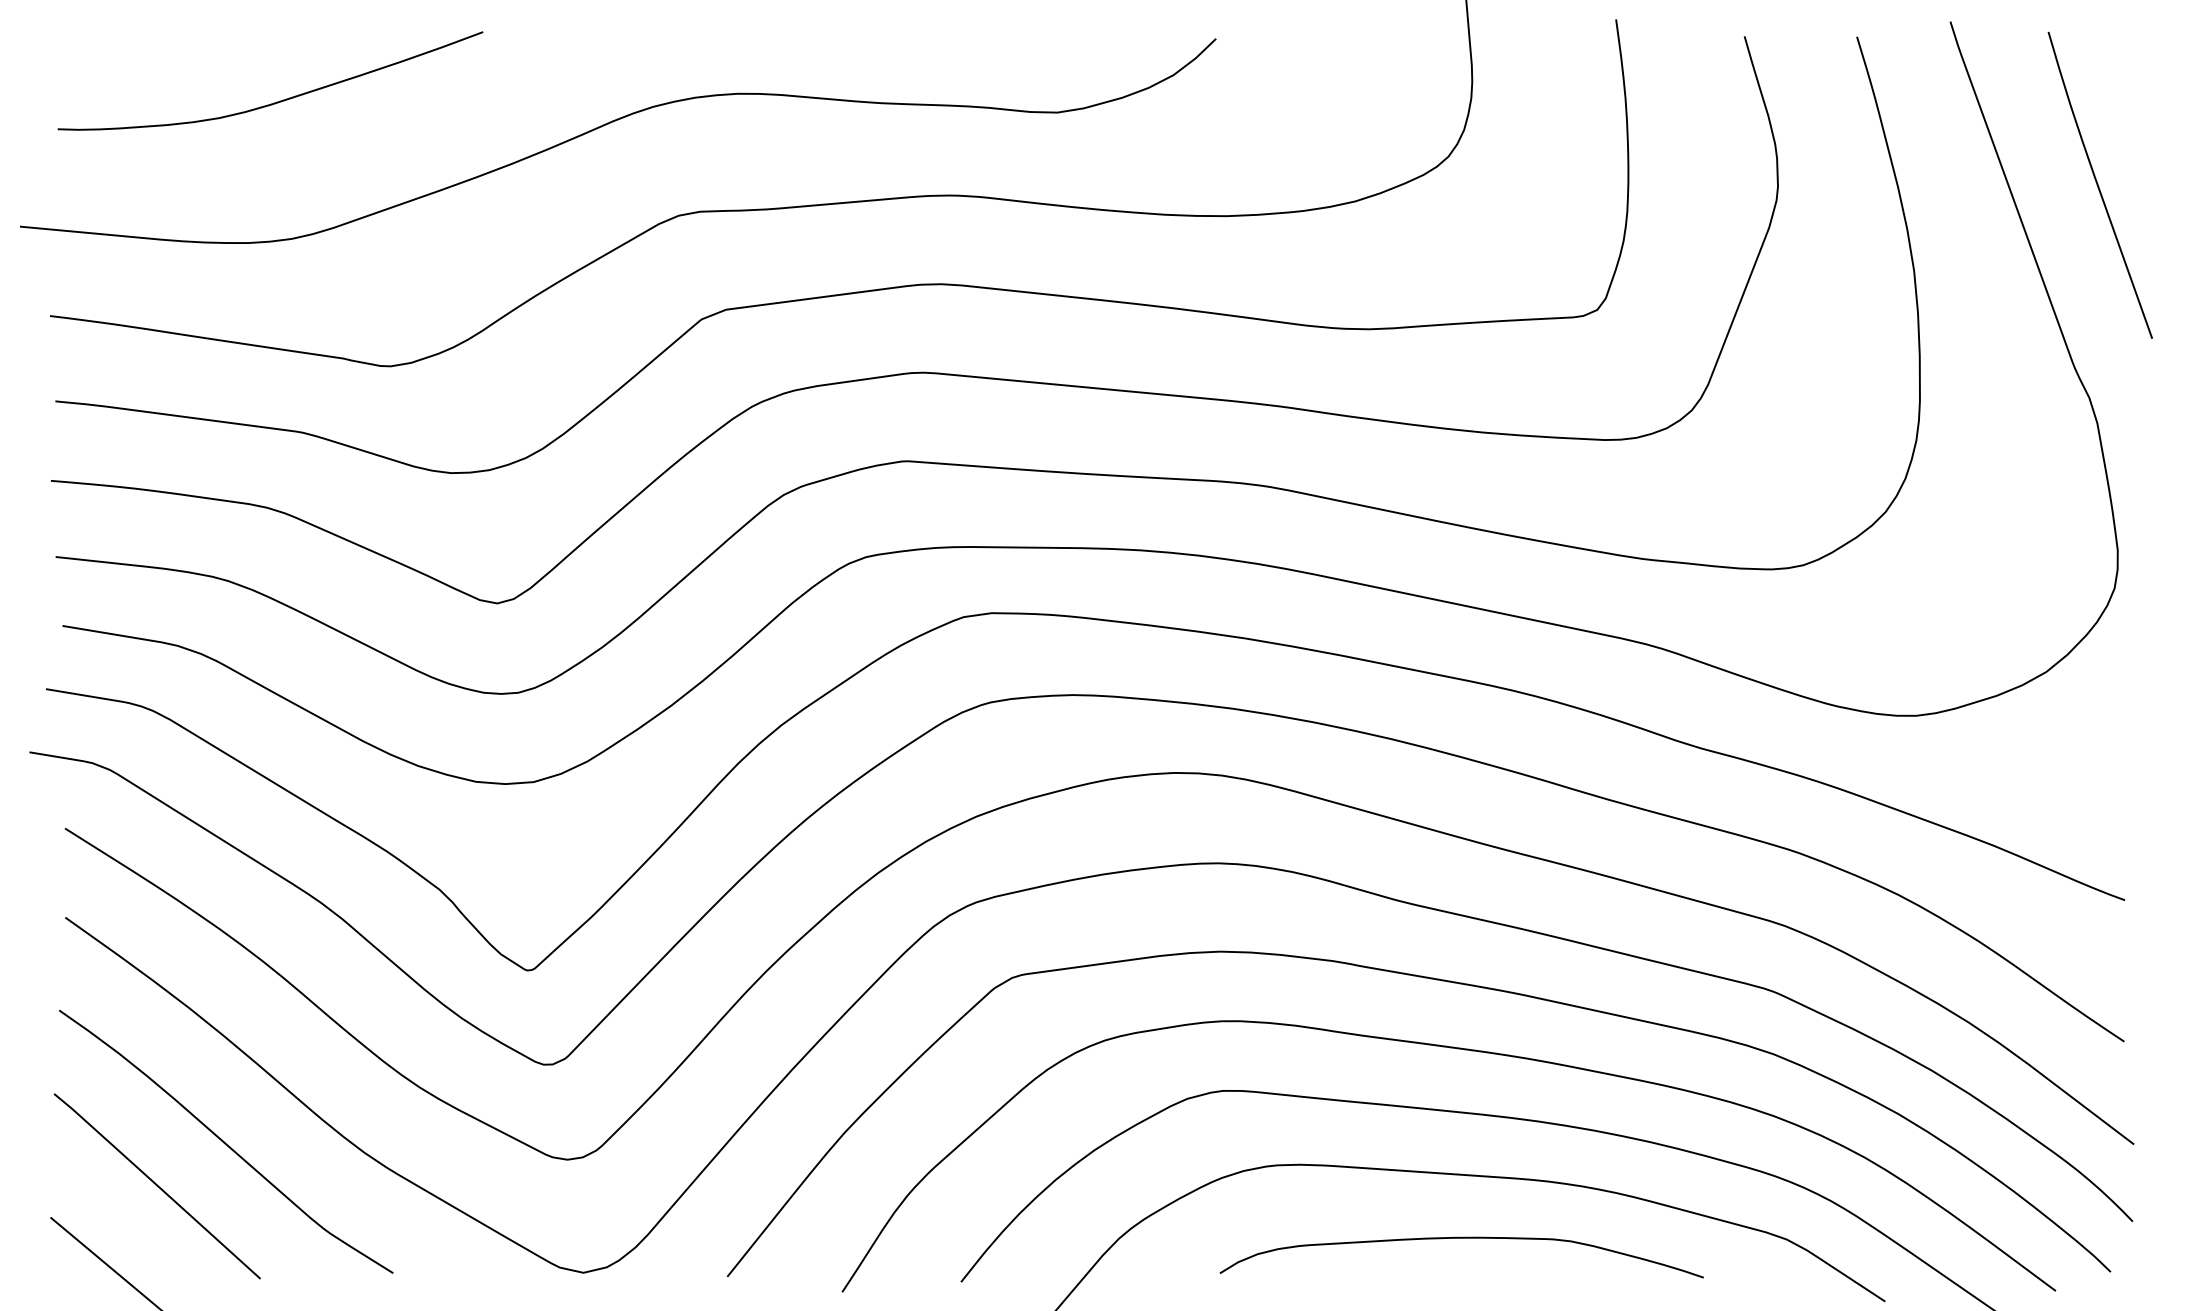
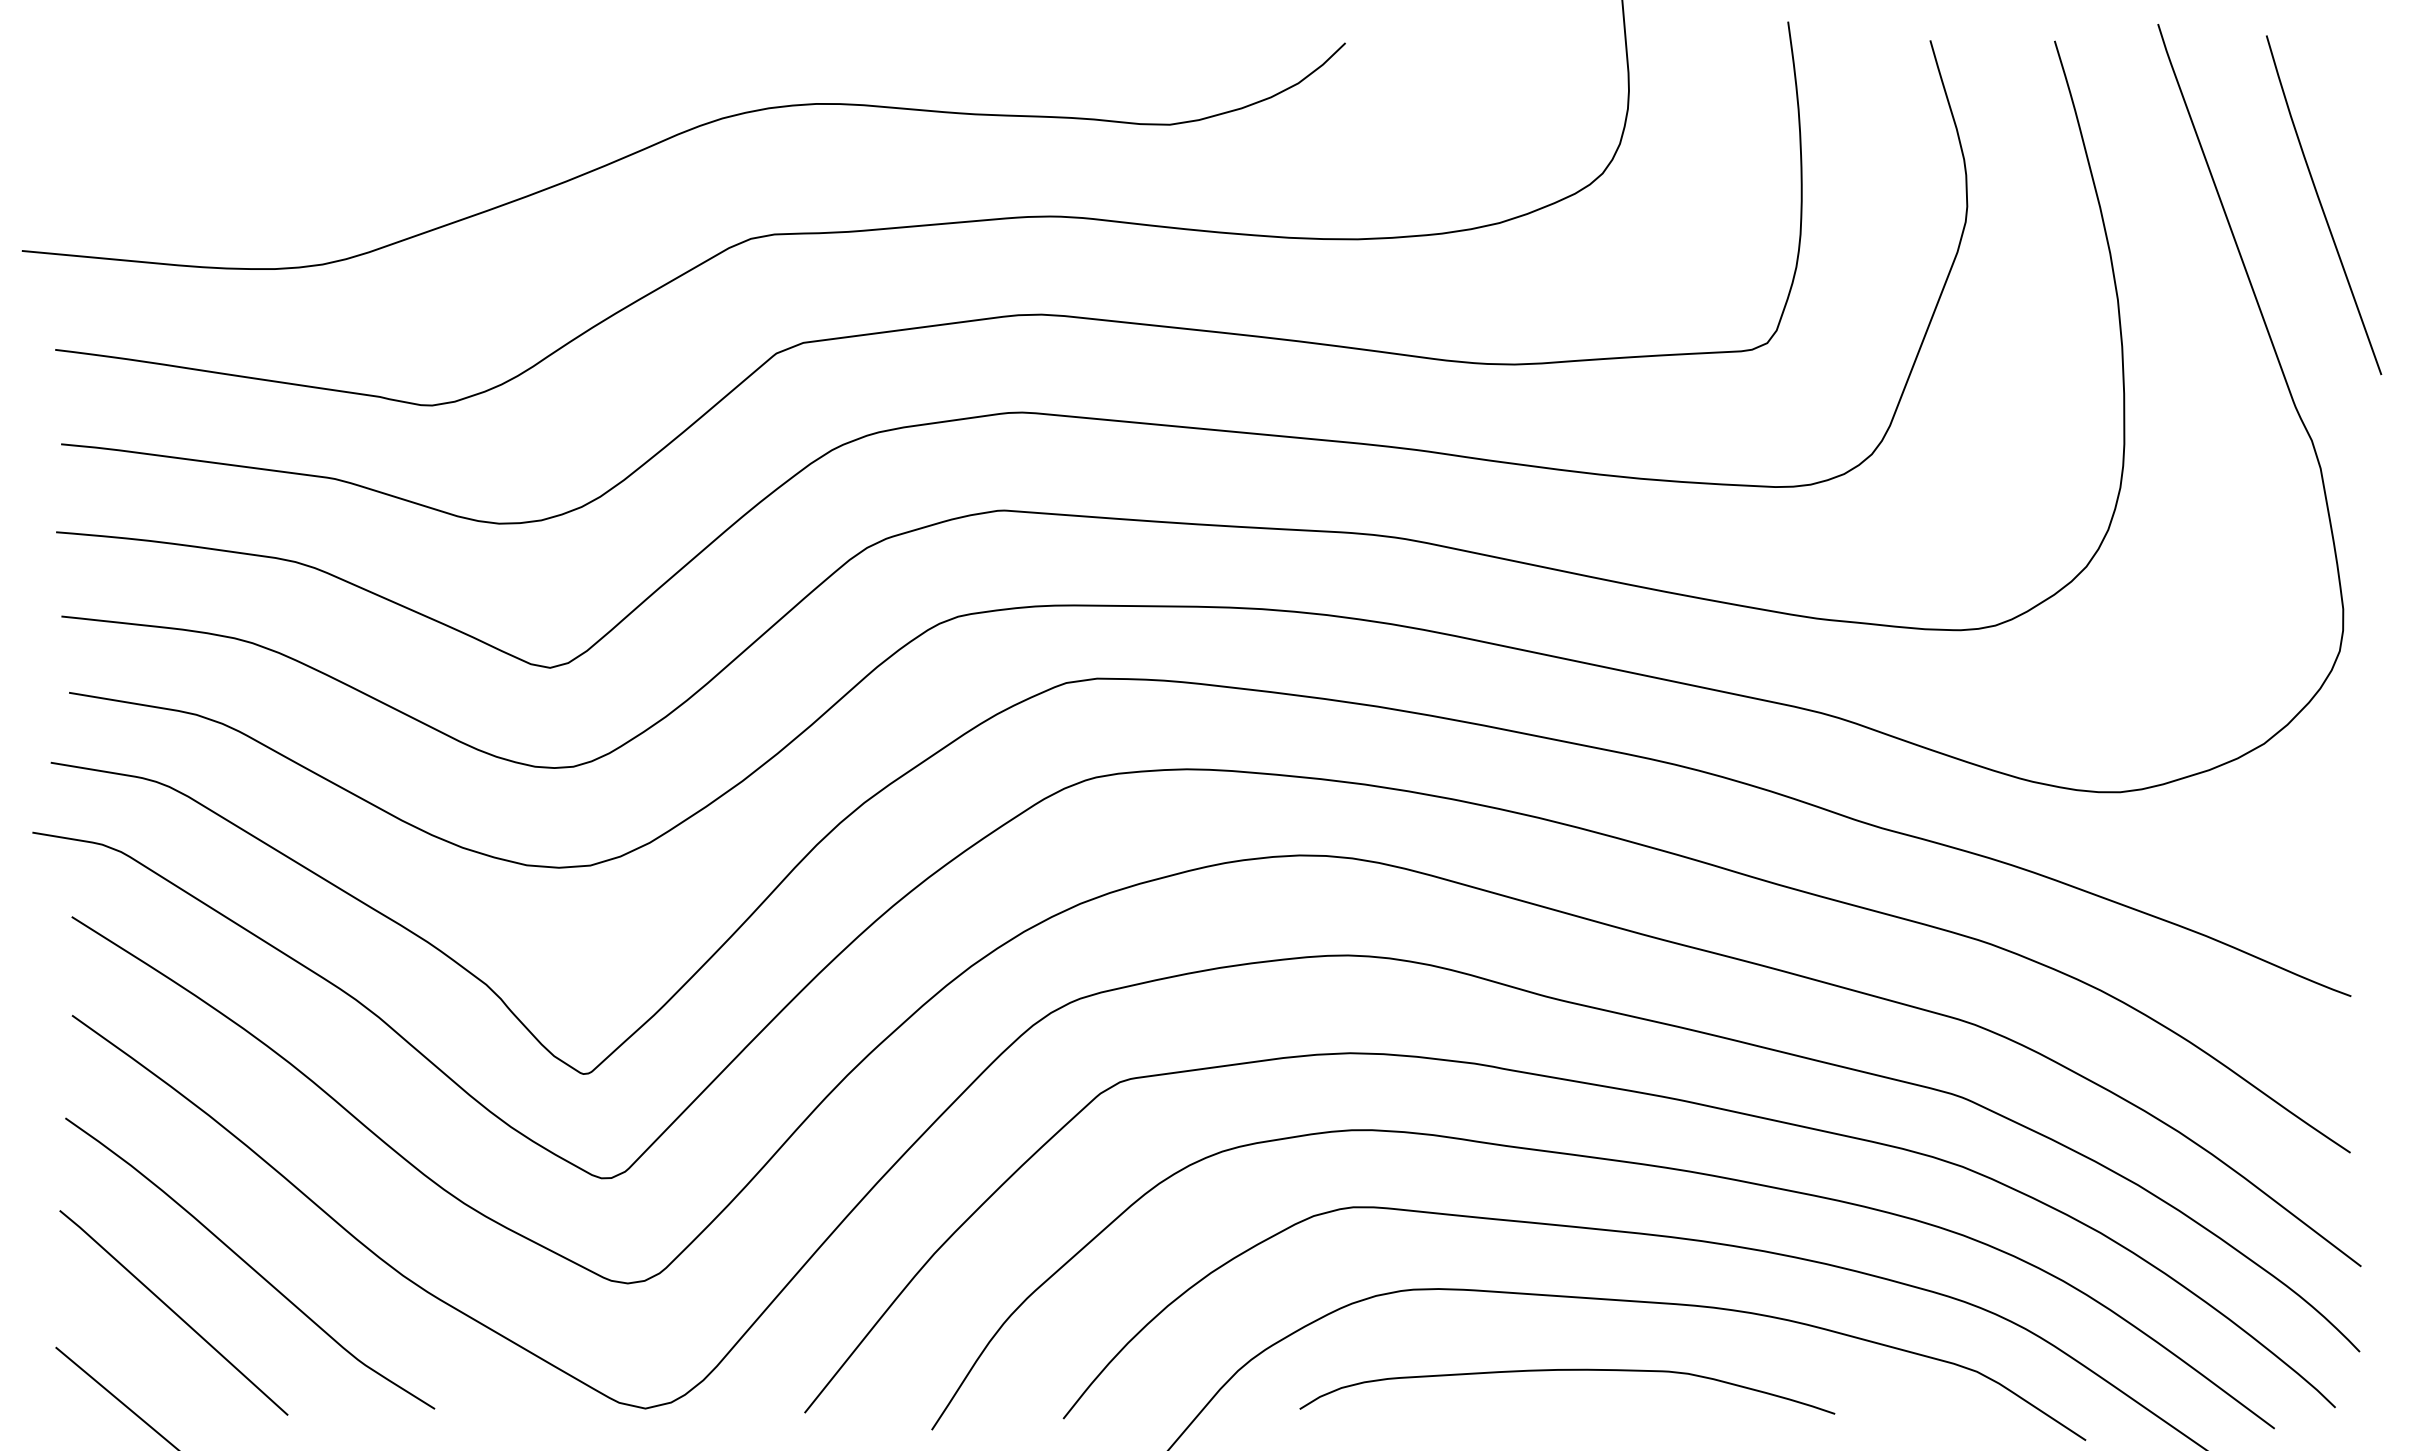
curve: (277, 101) -> (306, 112), removed
curve: (1461, 1238) -> (1567, 1370), moved

